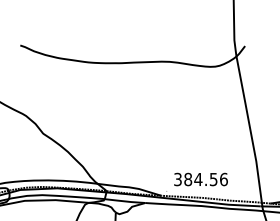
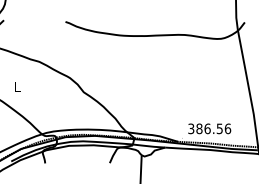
text: (198, 179) -> (207, 128), 384.56 -> 386.56

